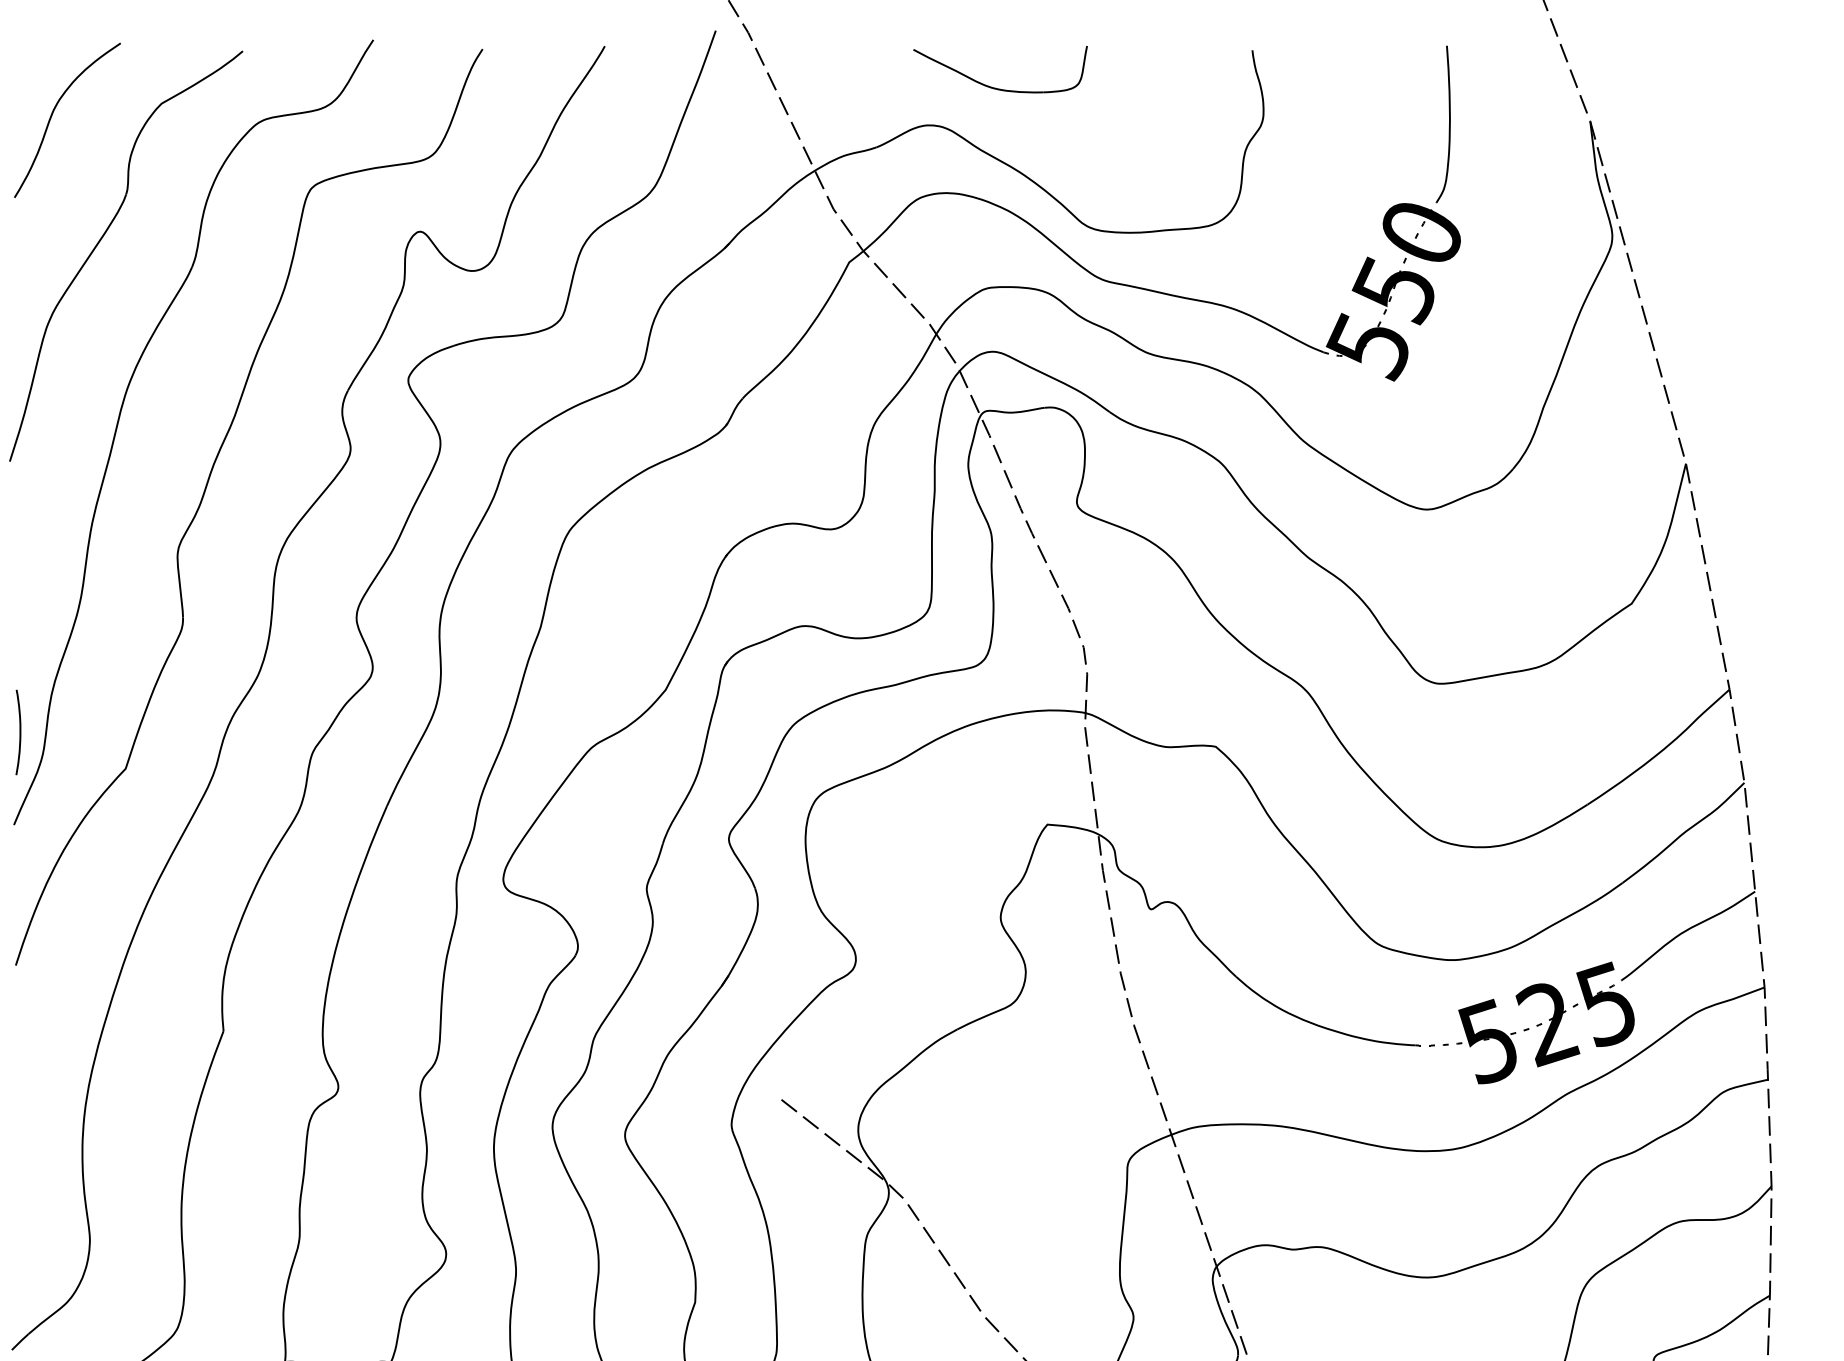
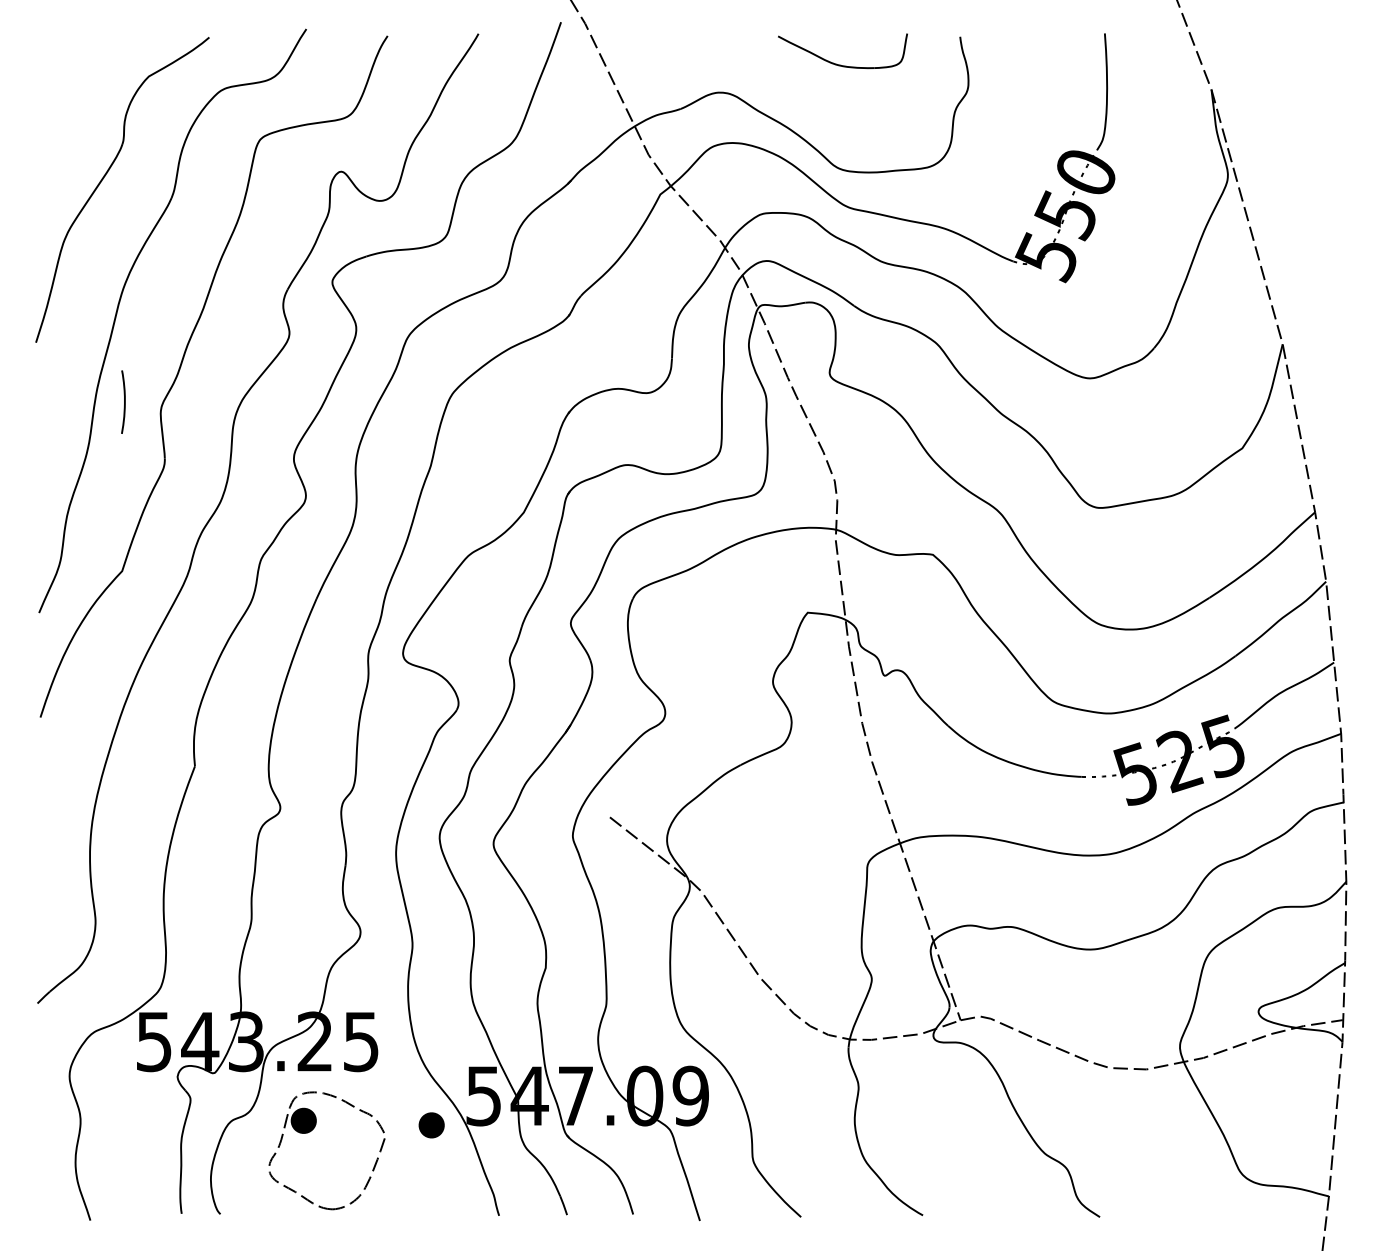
part: (997, 87) -> (840, 64), moved
curve: (53, 114) -> (68, 84), removed
curve: (19, 731) -> (124, 401), moved

